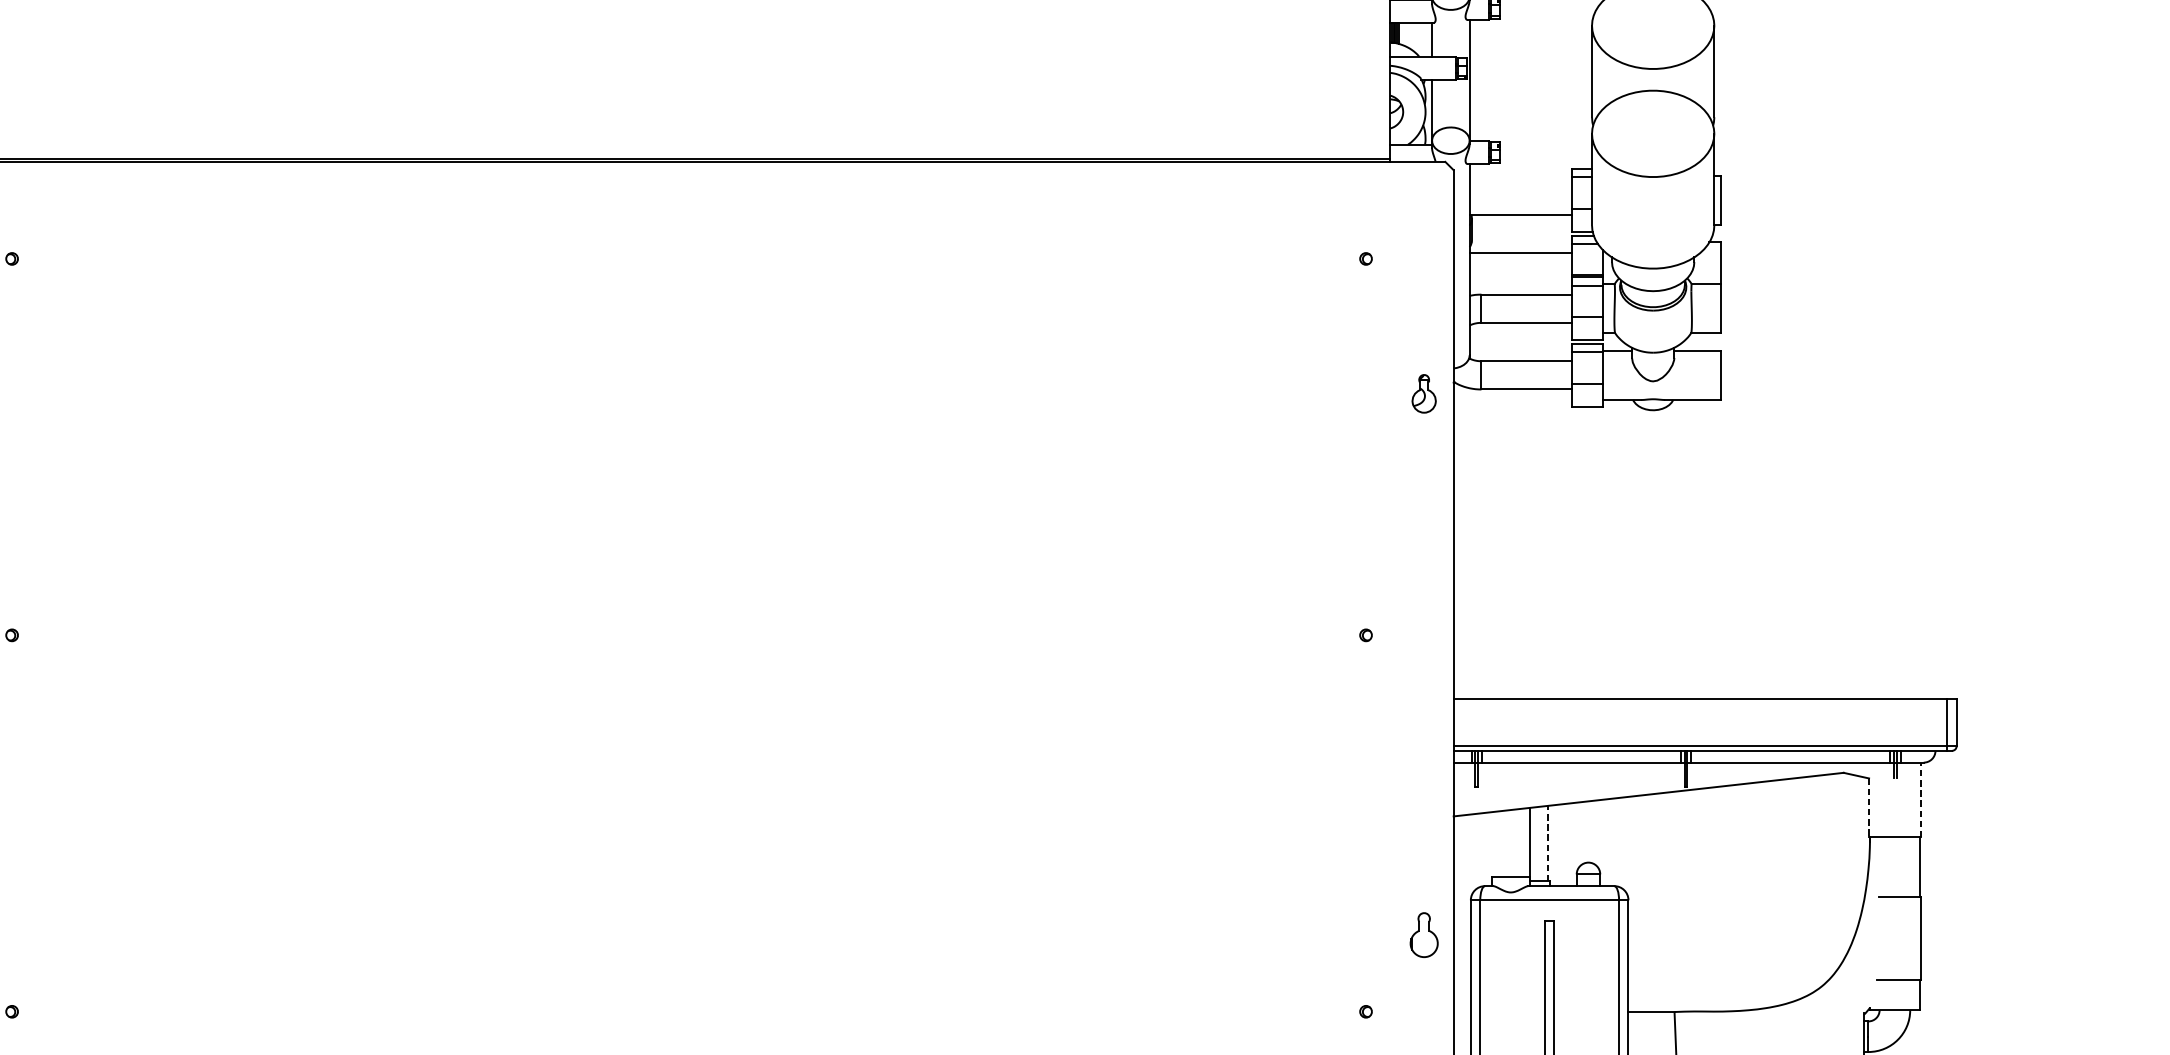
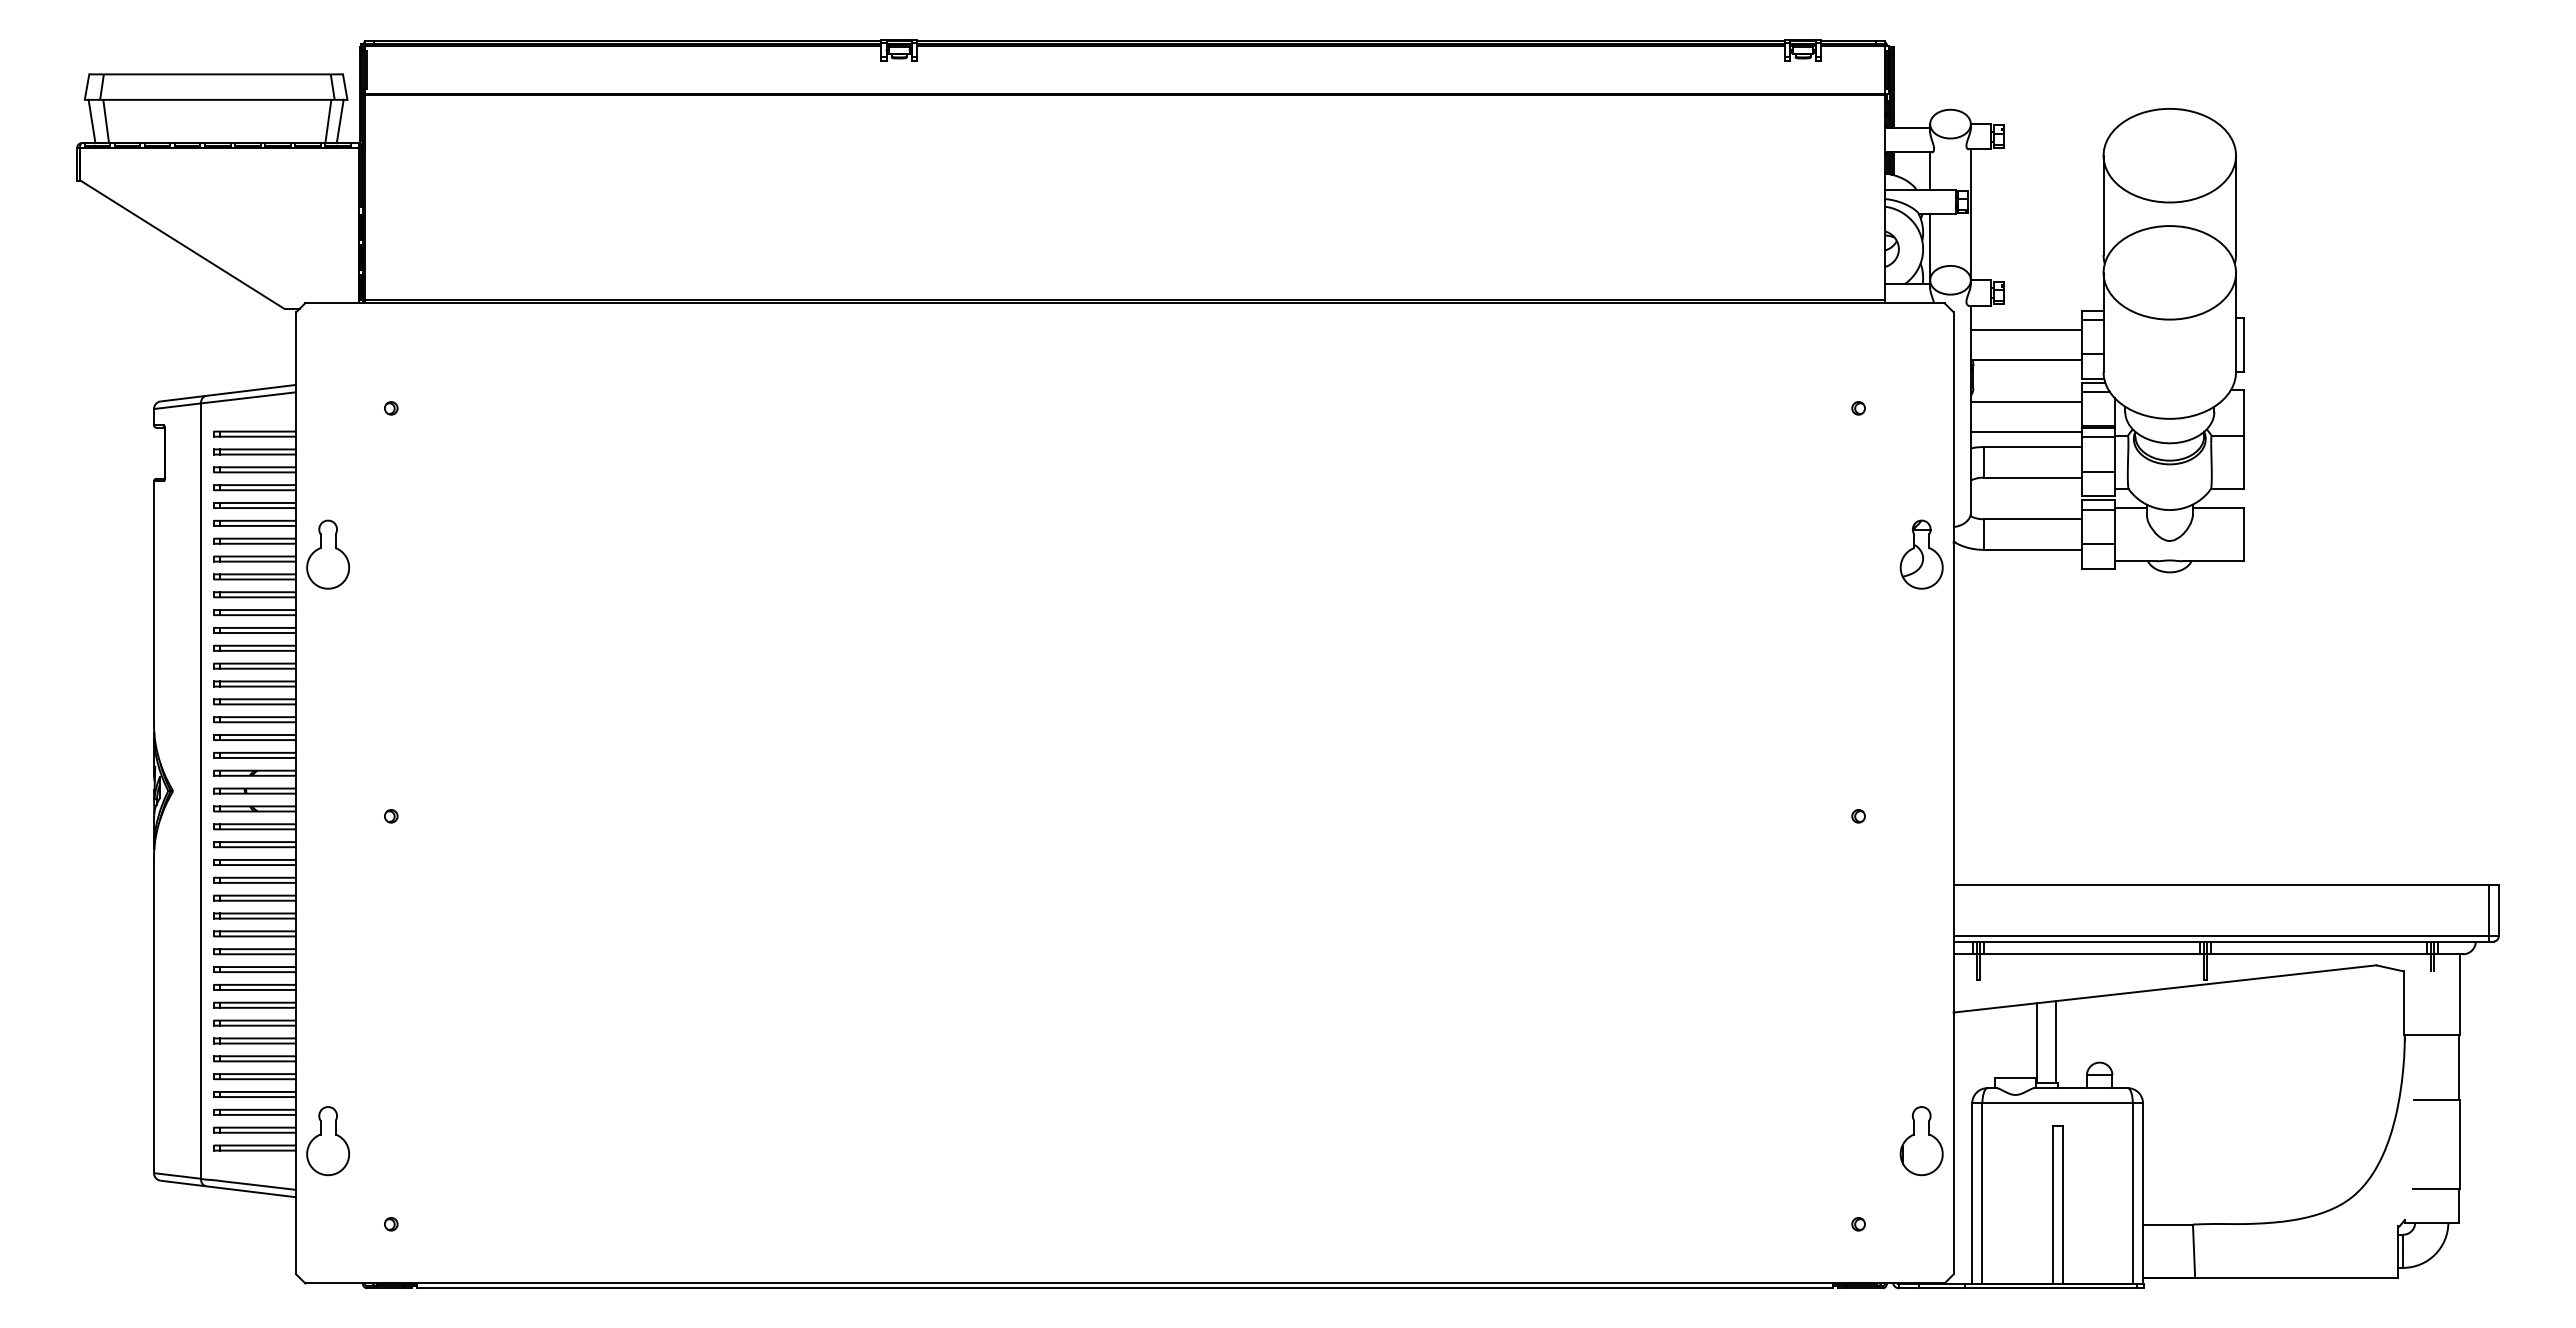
line: (1520, 186) -> (2025, 329), added
line: (1520, 281) -> (2025, 432), added
part: (1424, 393) -> (1921, 554), size x1.67
line: (1920, 799) -> (2459, 994), dashed -> solid
line: (1868, 808) -> (2403, 1003), dashed -> solid
line: (1547, 844) -> (2055, 1042), dashed -> solid
part: (1424, 935) -> (1921, 1141), size x1.43

